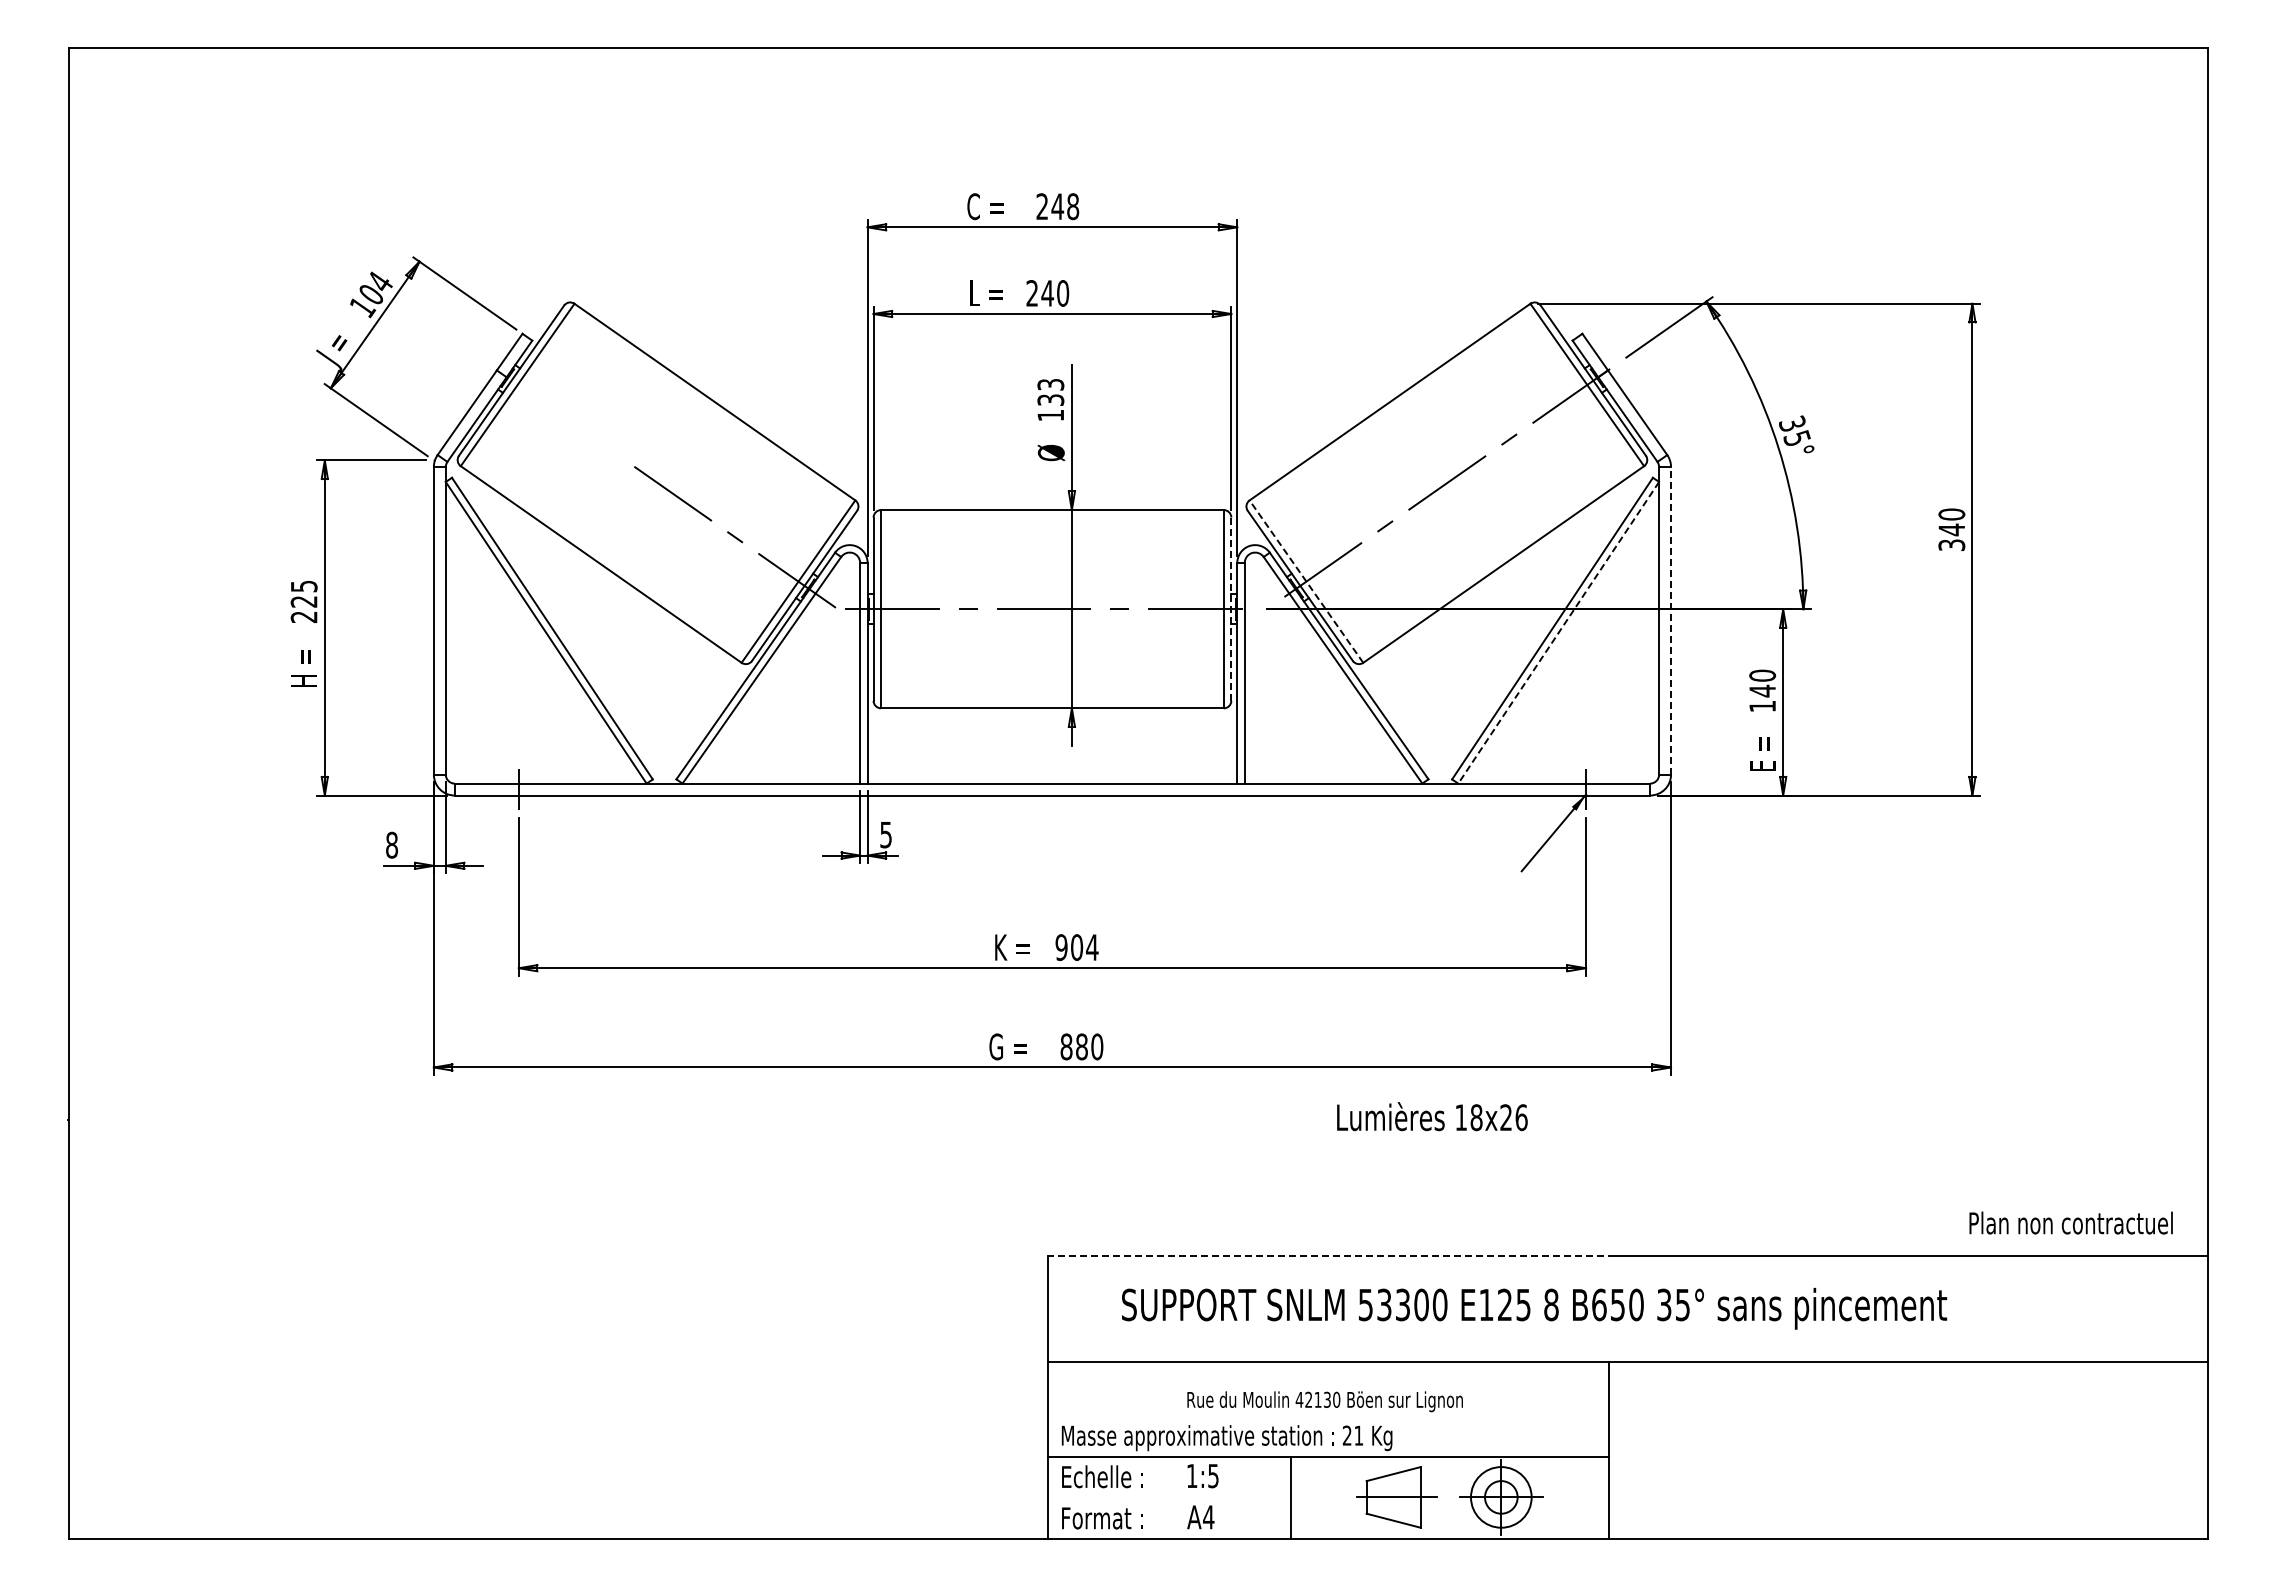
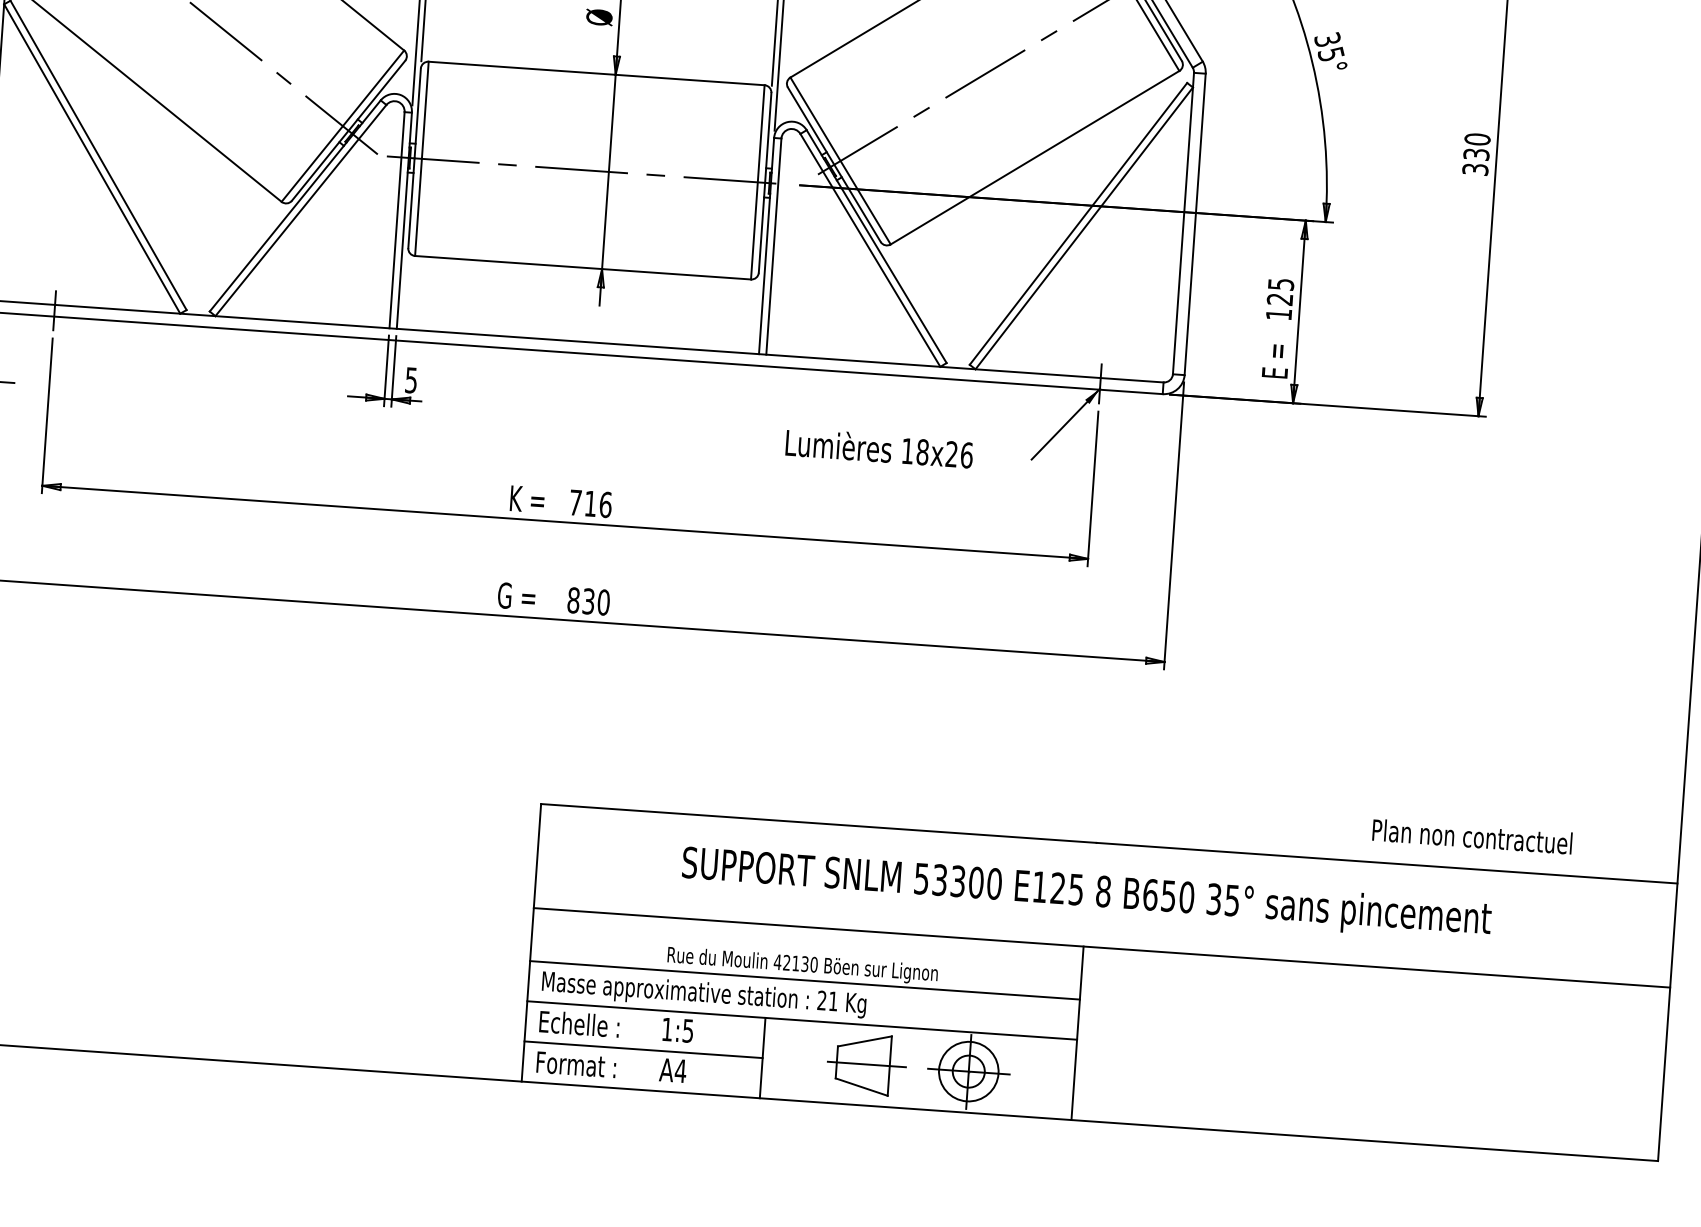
text: (1951, 529) -> (1476, 154), 340 -> 330
line: (1306, 581) -> (840, 160), dashed -> solid
line: (1231, 609) -> (765, 183), dashed -> solid
line: (1671, 620) -> (1195, 224), dashed -> solid
line: (1558, 633) -> (1084, 229), dashed -> solid
text: (1762, 683) -> (1280, 292), 140 -> 125
text: (1076, 947) -> (590, 503), 904 -> 716
text: (1081, 1046) -> (588, 601), 880 -> 830
text: (1432, 1116) -> (879, 448), moved
text: (2070, 1222) -> (1471, 836), moved
line: (1330, 1256) -> (817, 823), dashed -> solid
text: (1534, 1308) -> (1086, 893), moved
line: (1328, 1416) -> (805, 980), added
line: (1169, 1498) -> (643, 1049), added

